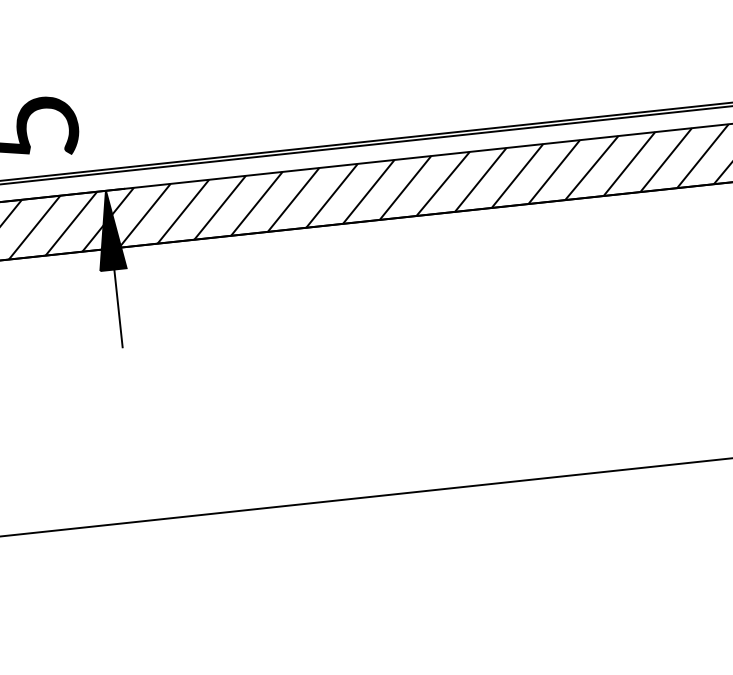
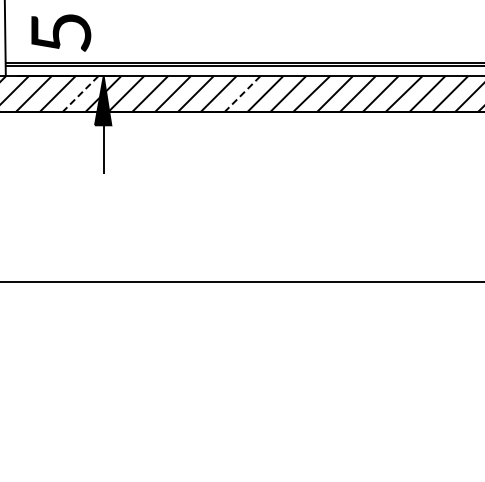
line: (332, 194) -> (242, 93), solid -> dashed
line: (71, 222) -> (80, 93), solid -> dashed

